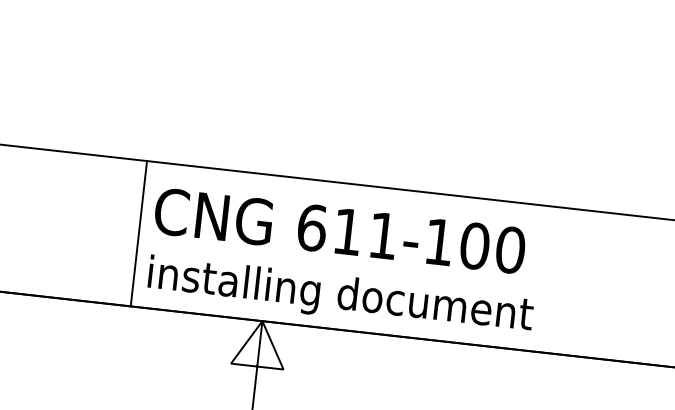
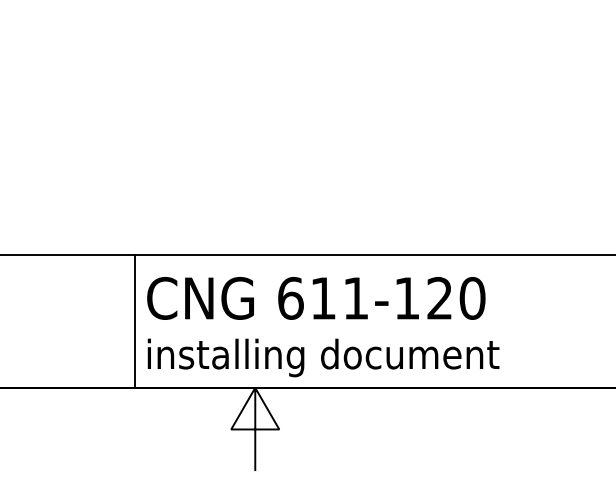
text: (474, 246) -> (439, 298), 611-100 -> 611-120

